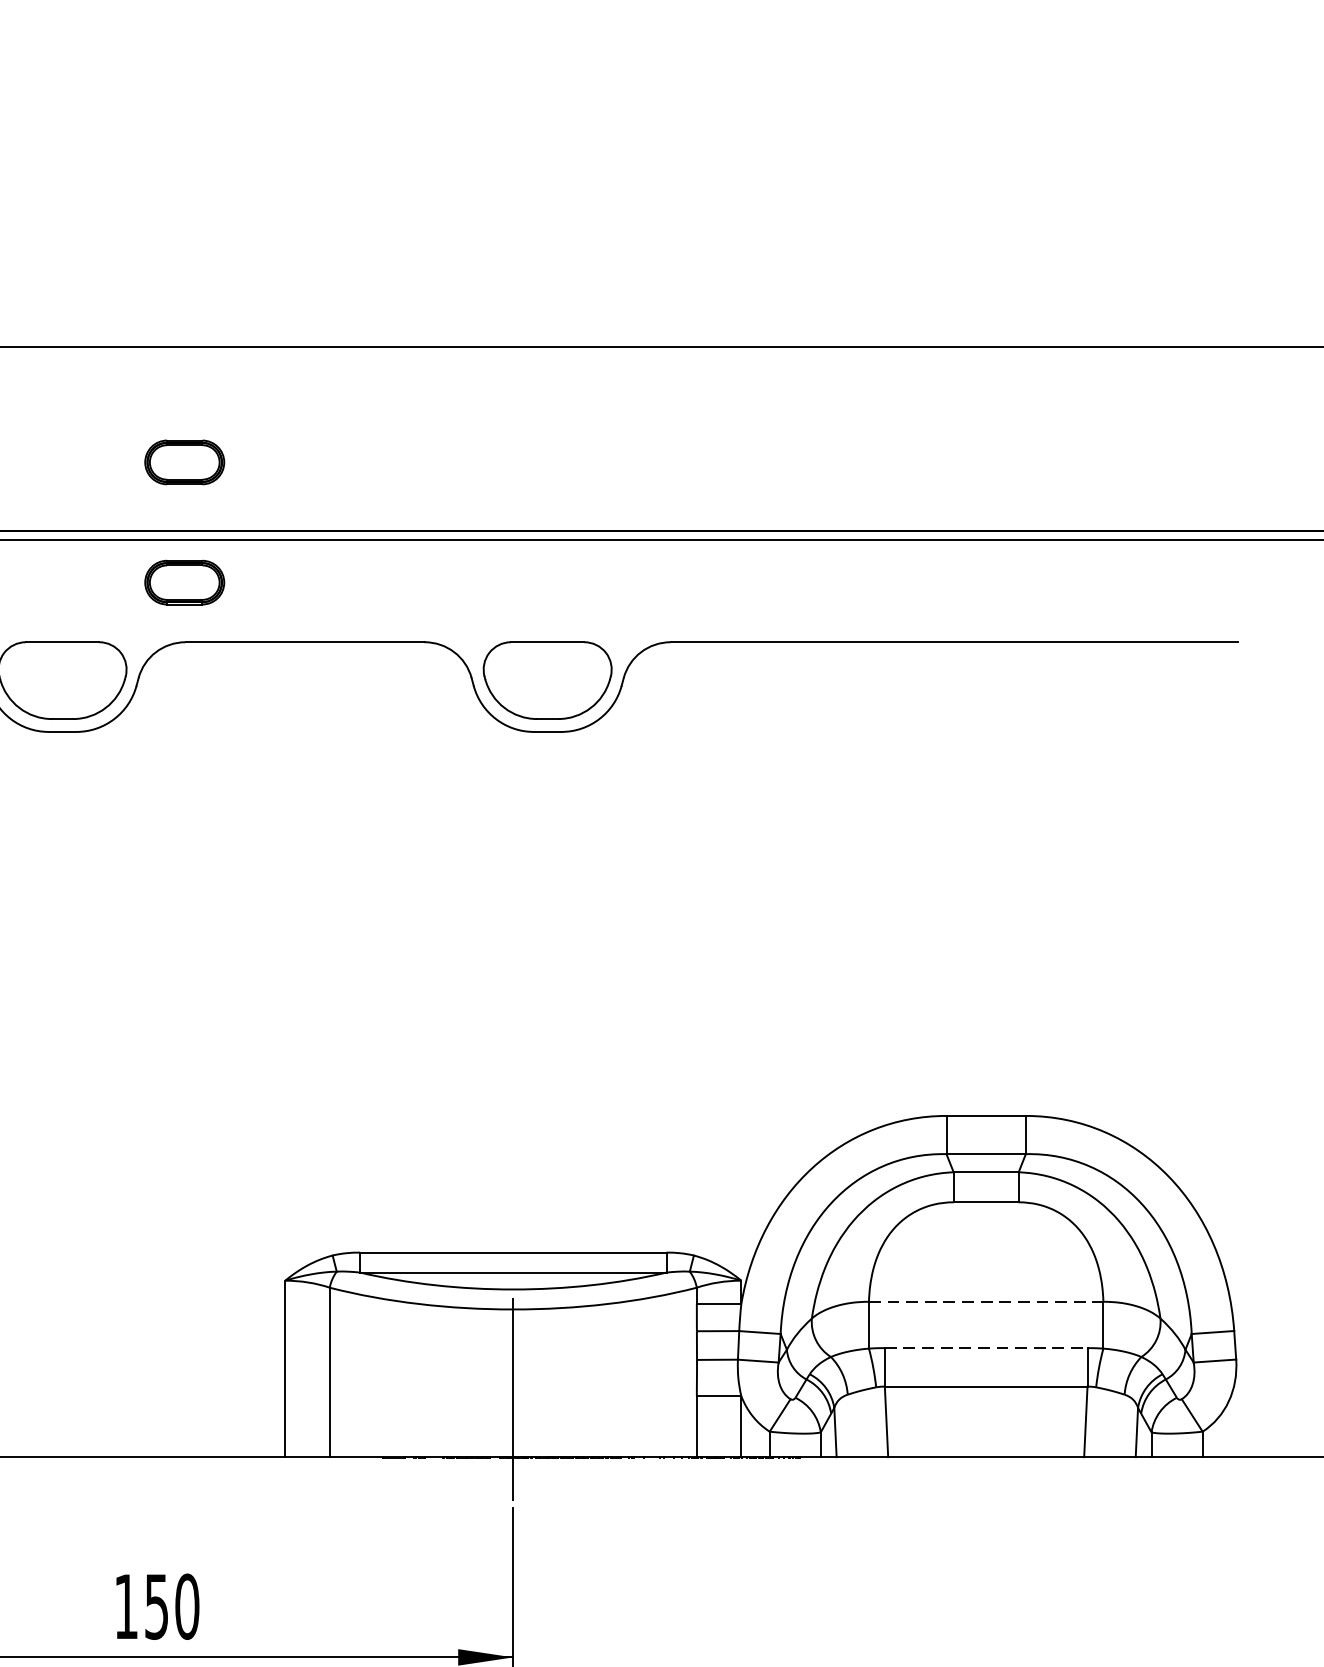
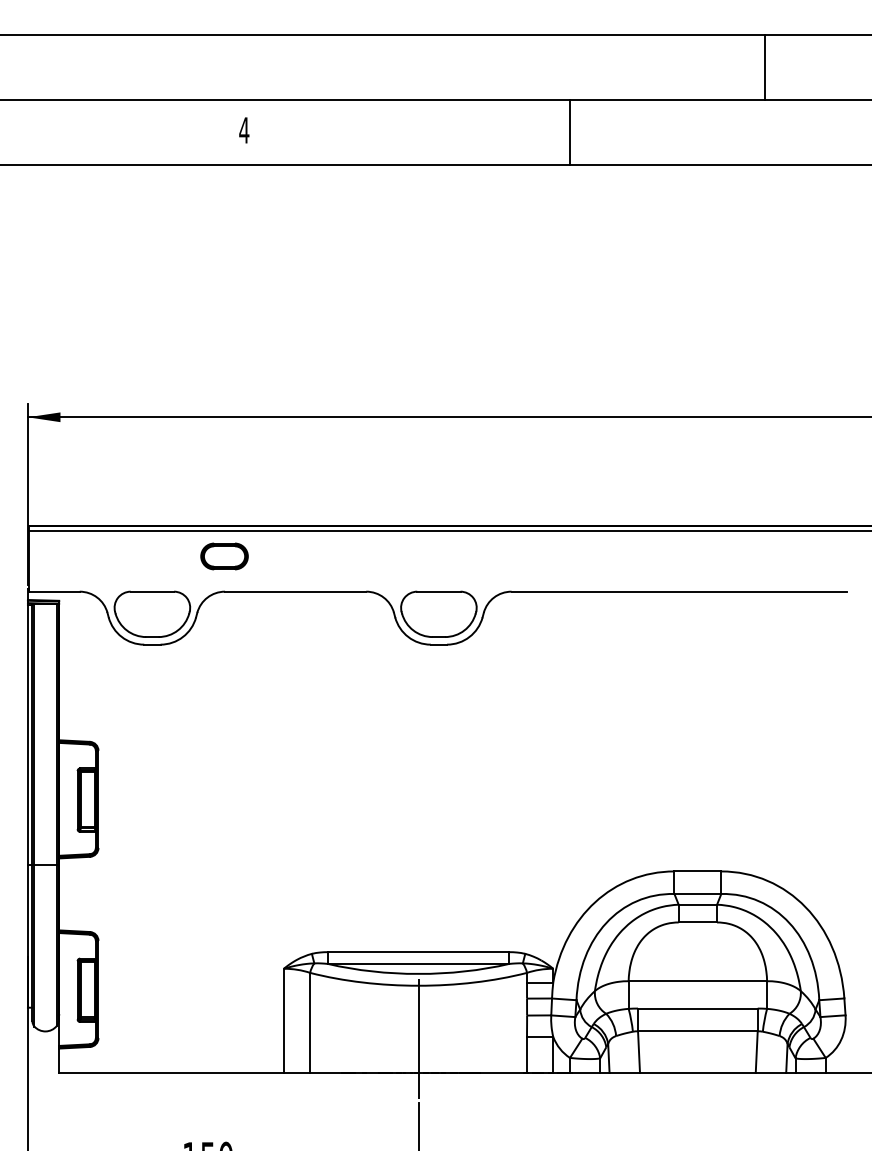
part: (184, 462) -> (224, 485), removed
line: (987, 1302) -> (698, 981), dashed -> solid
line: (985, 1347) -> (697, 1008), dashed -> solid

